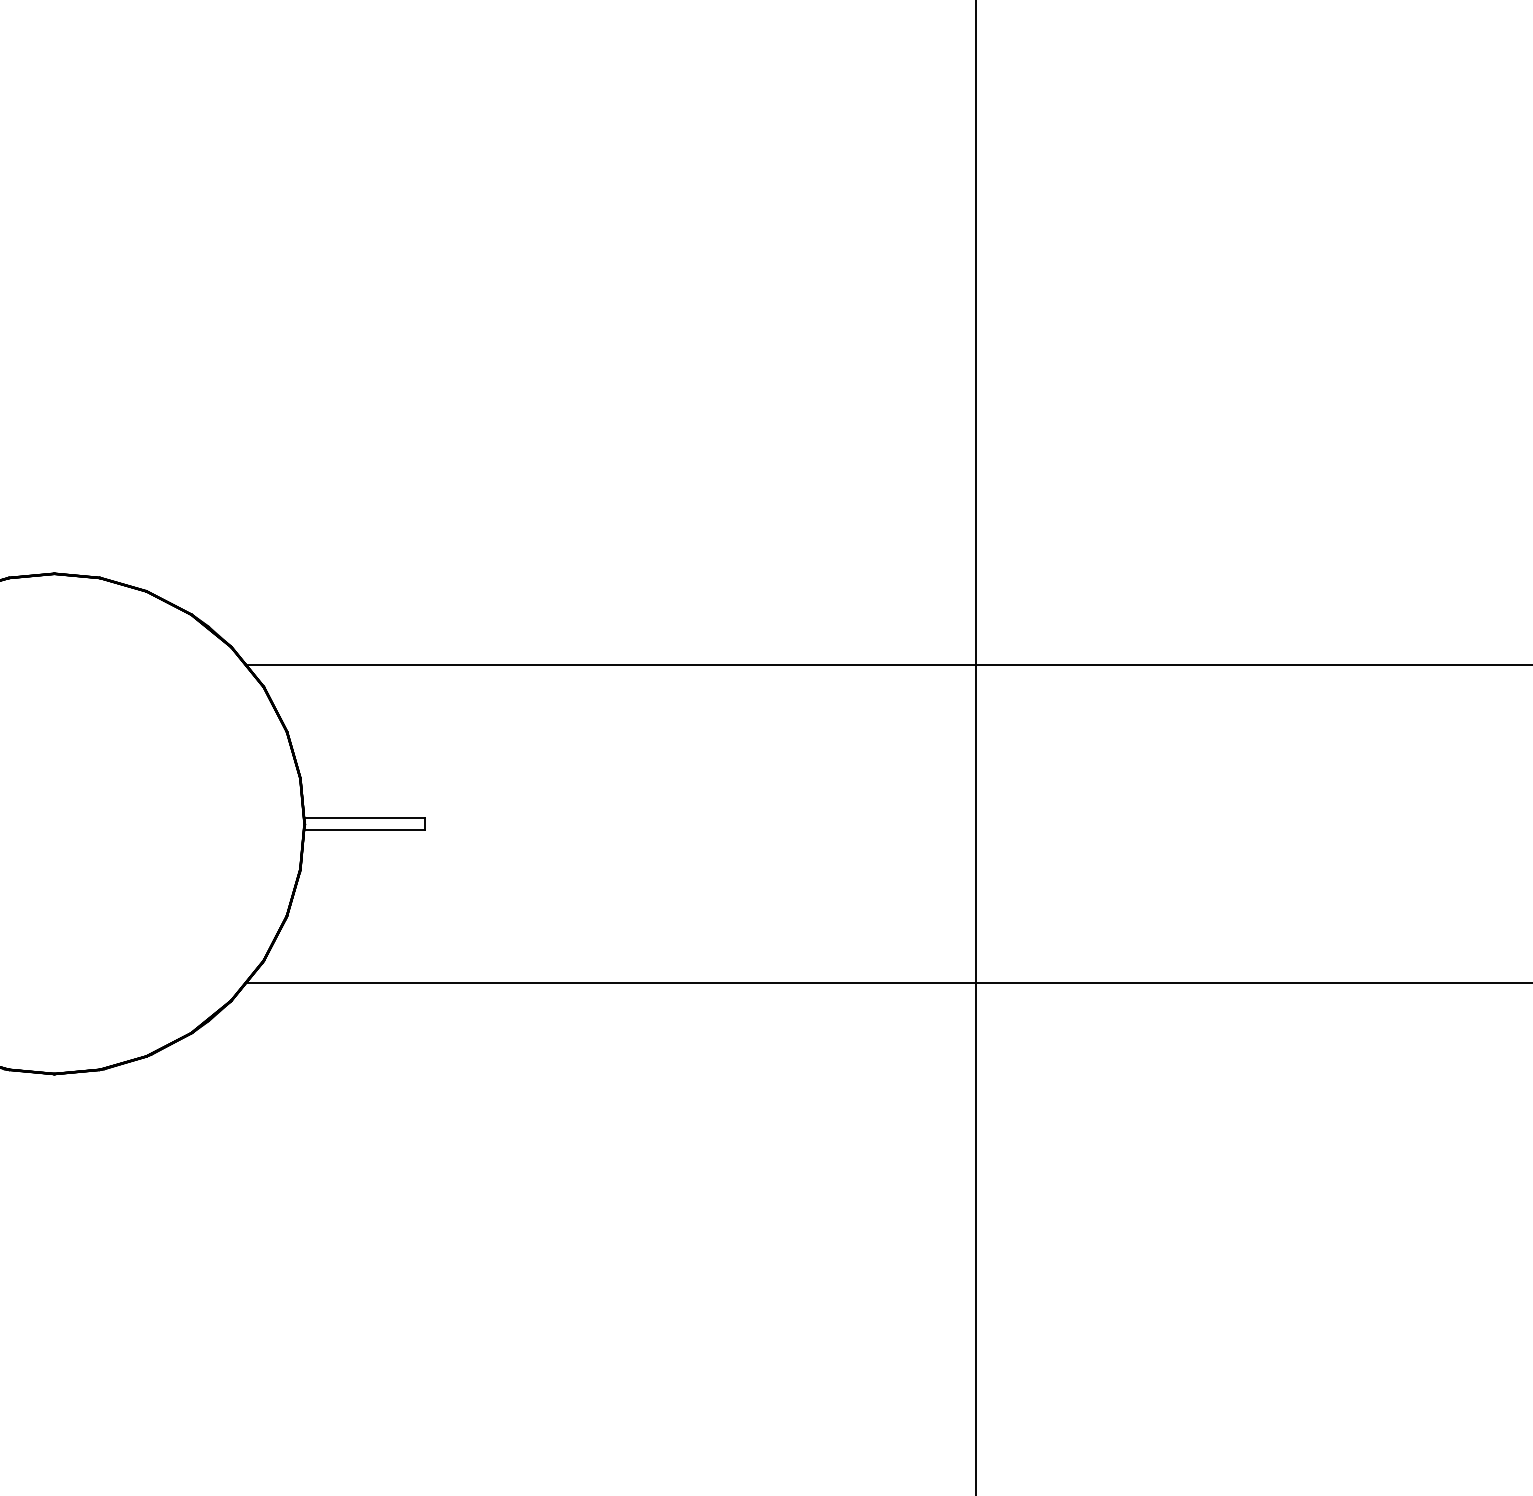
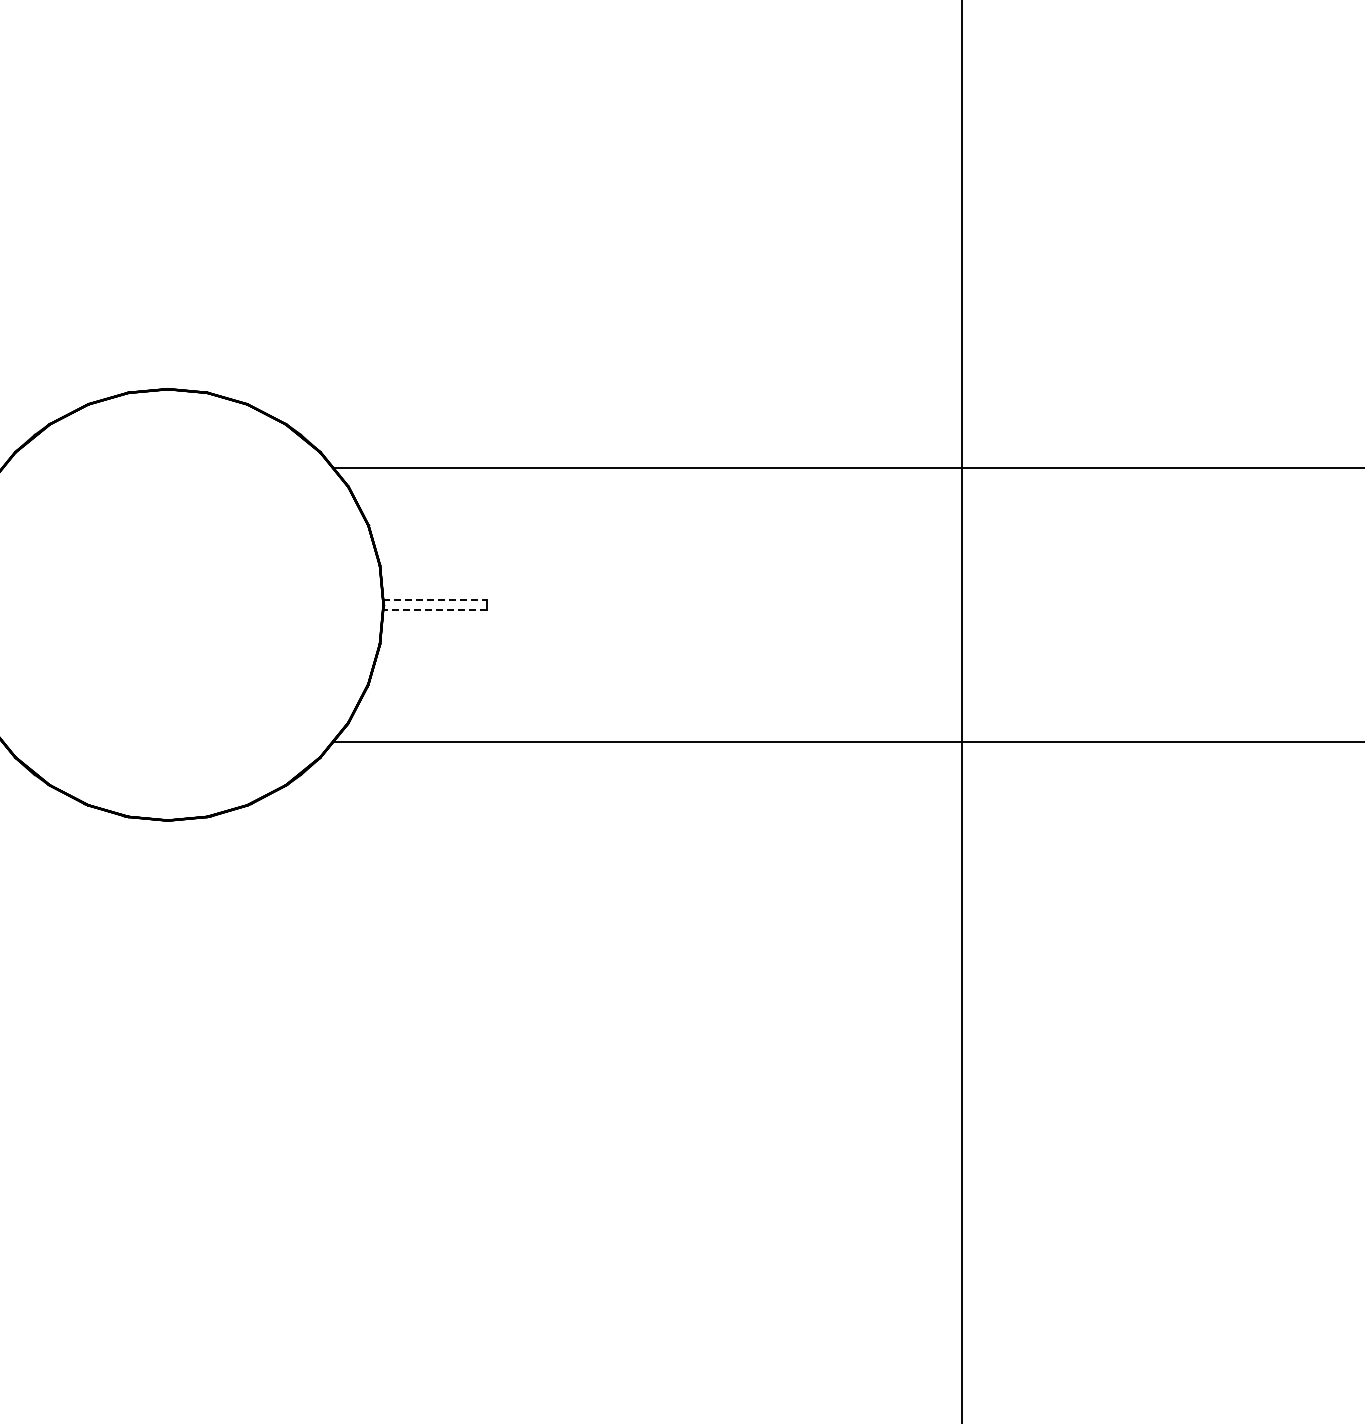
line: (364, 817) -> (435, 599), solid -> dashed
line: (363, 830) -> (434, 610), solid -> dashed

